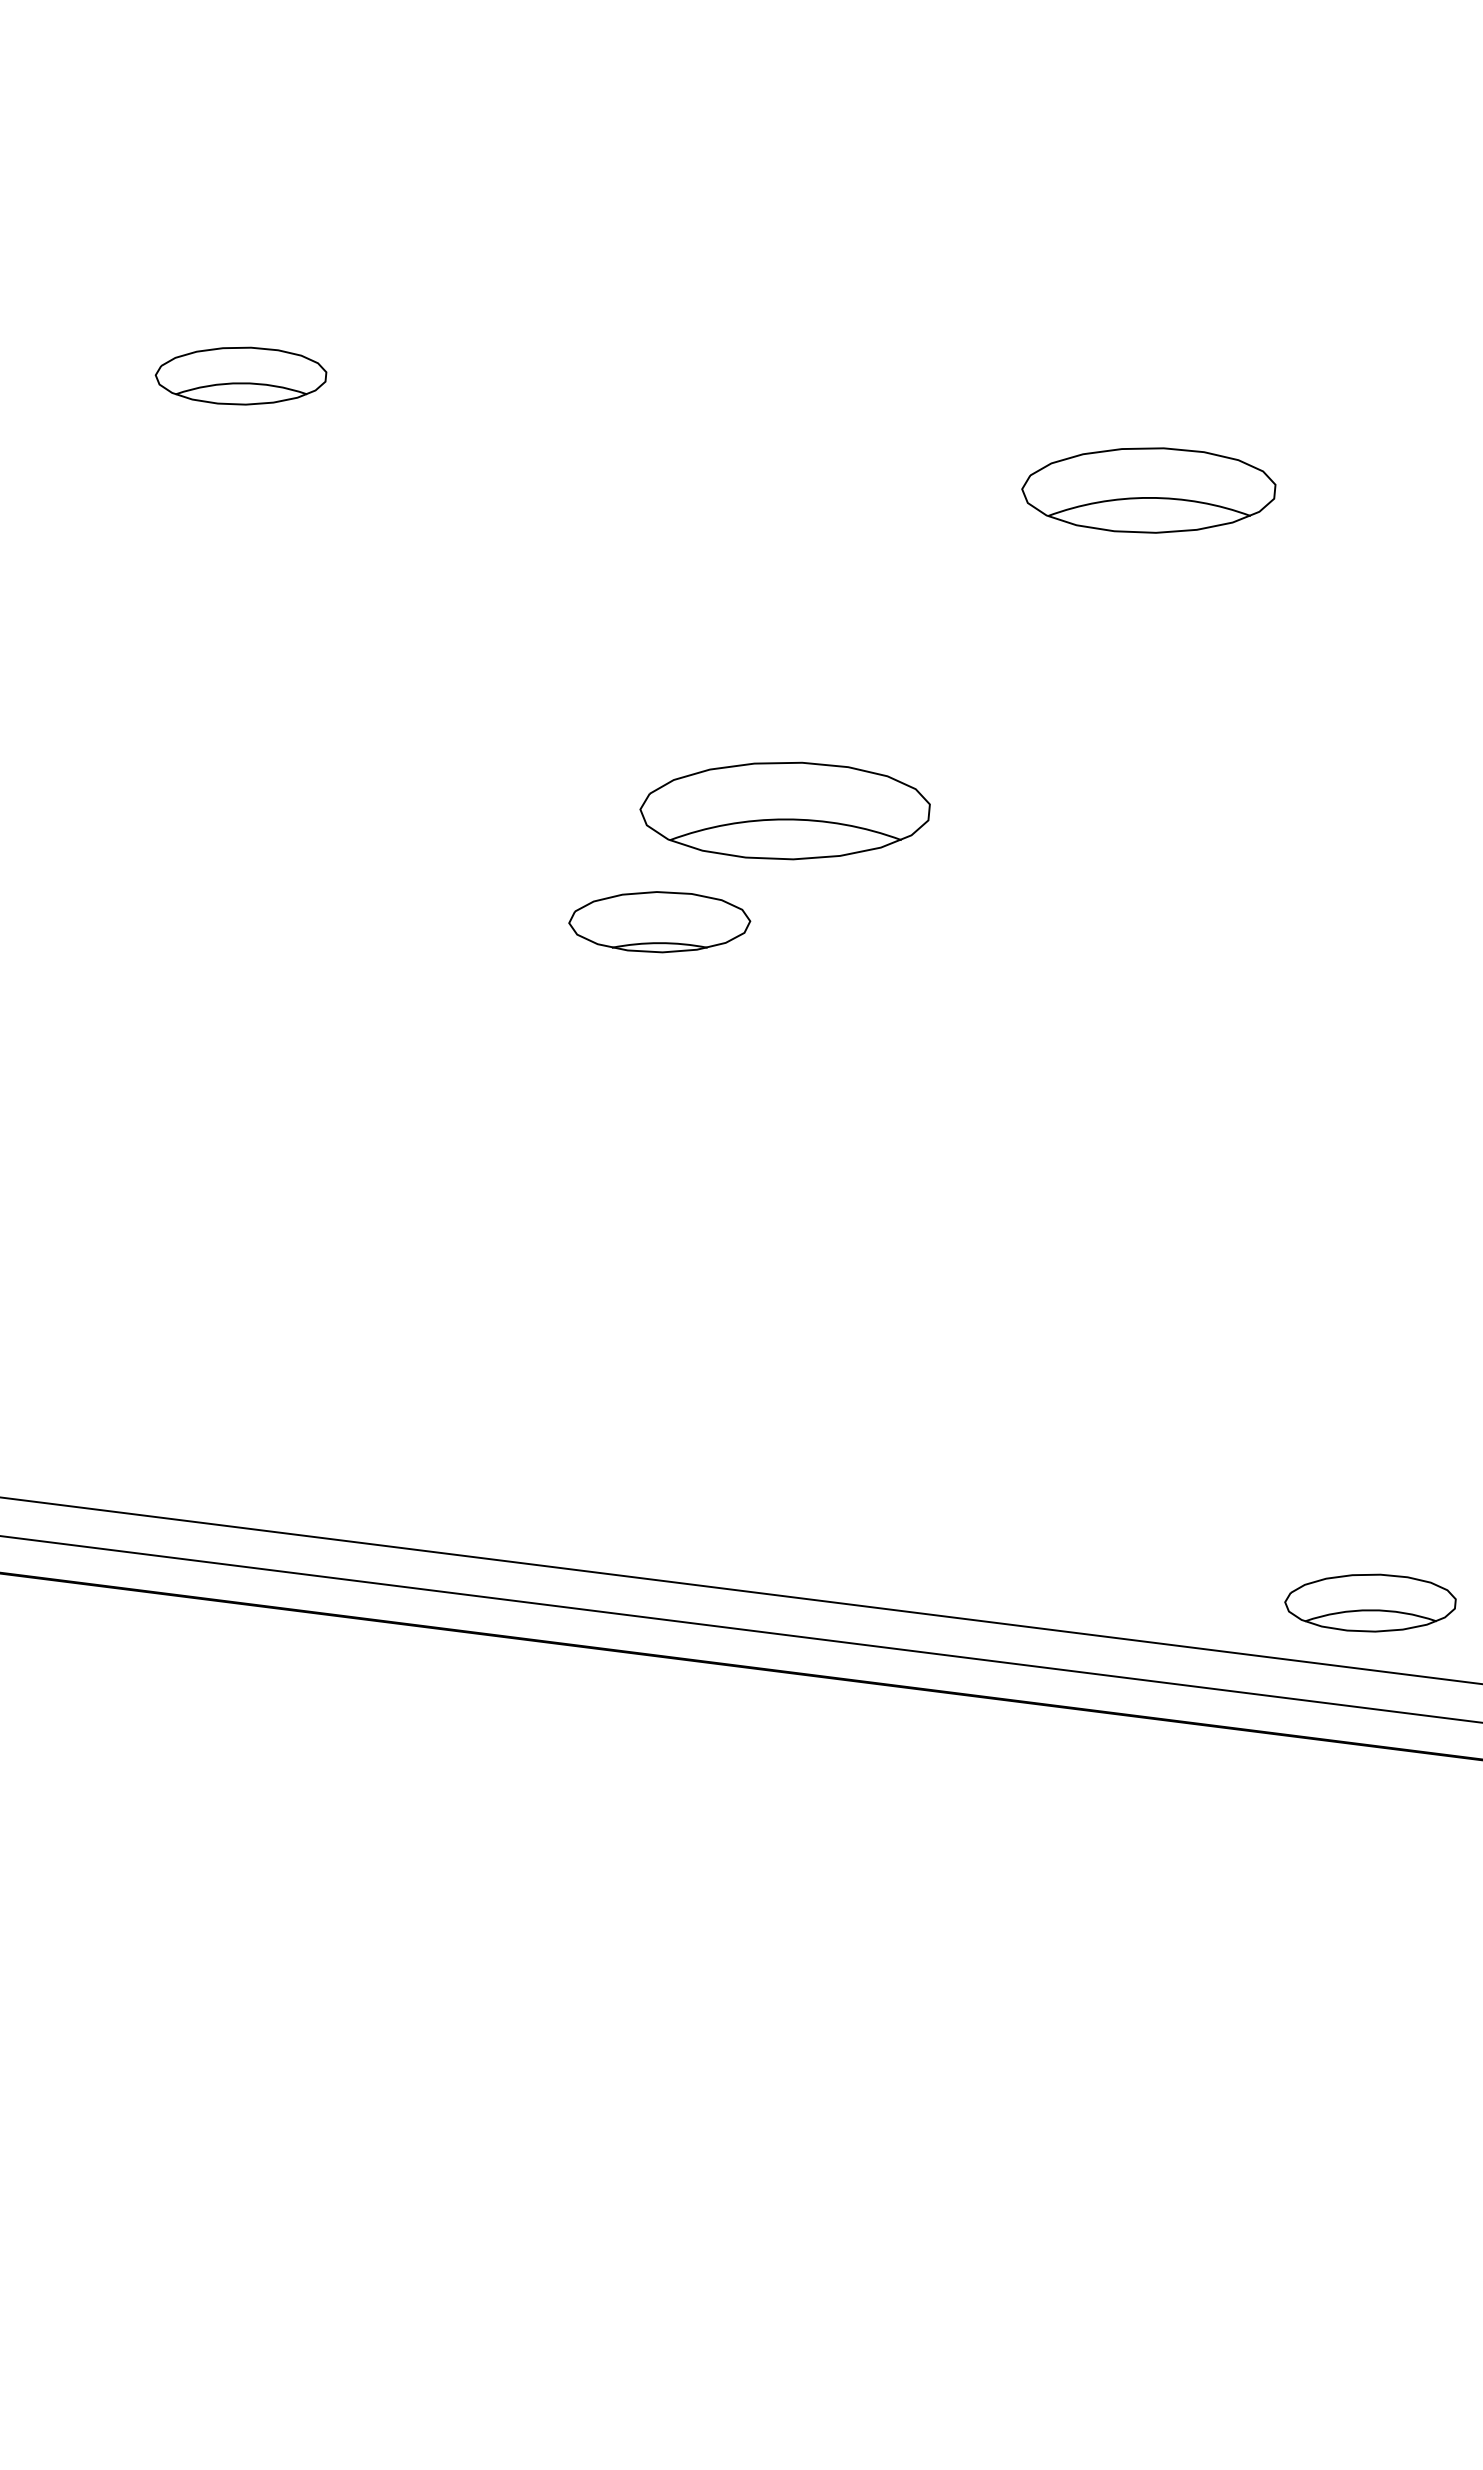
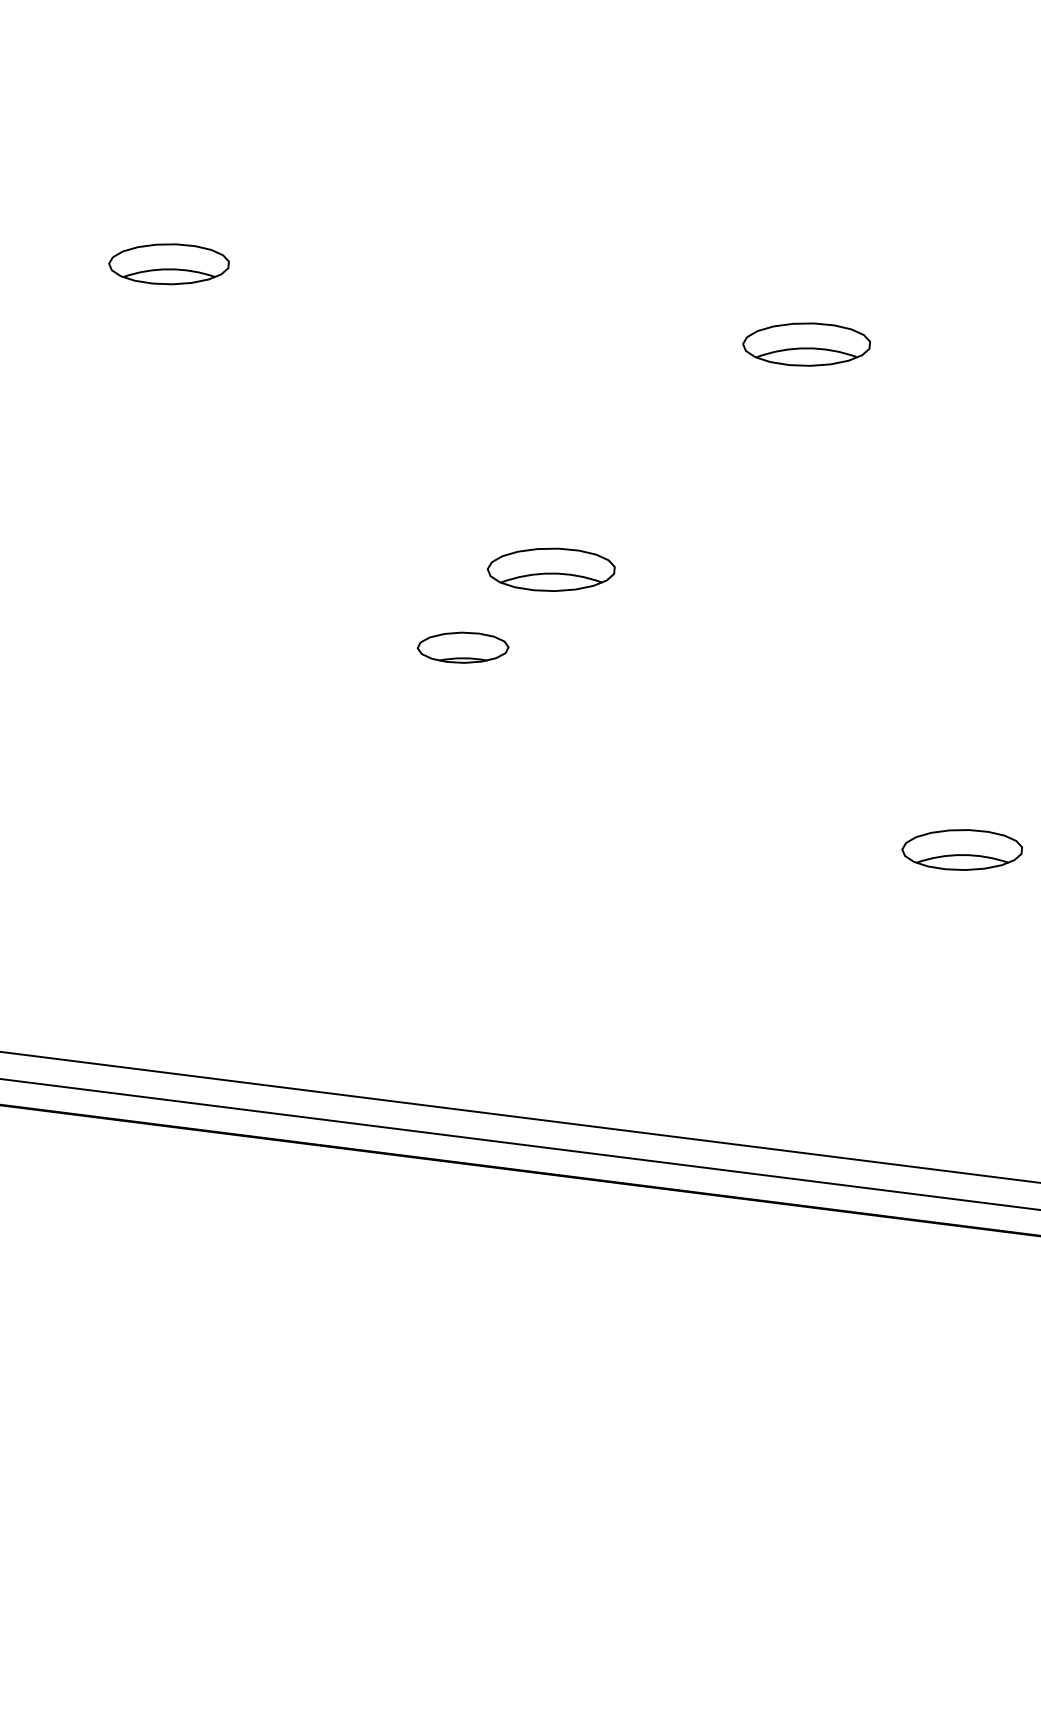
part: (1148, 490) -> (806, 344), size x0.71
part: (785, 811) -> (551, 570), size x0.62
part: (659, 921) -> (462, 647), size x0.71
part: (1370, 1602) -> (962, 849), moved

